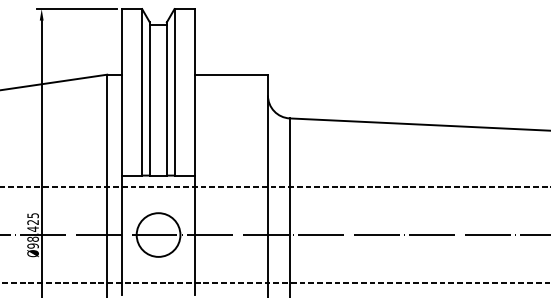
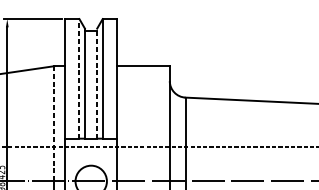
line: (142, 91) -> (79, 78), solid -> dashed
line: (166, 98) -> (96, 83), solid -> dashed
line: (107, 154) -> (54, 123), solid -> dashed

